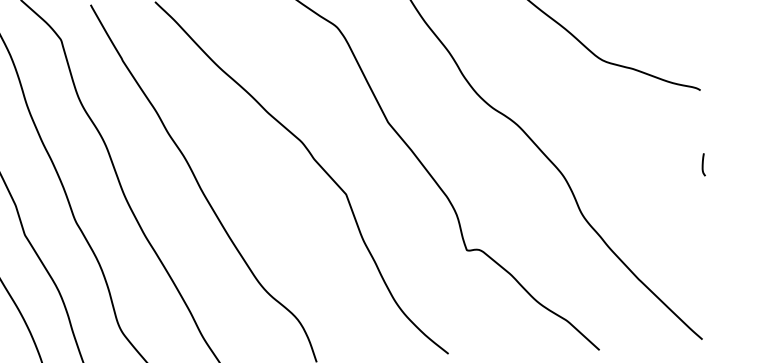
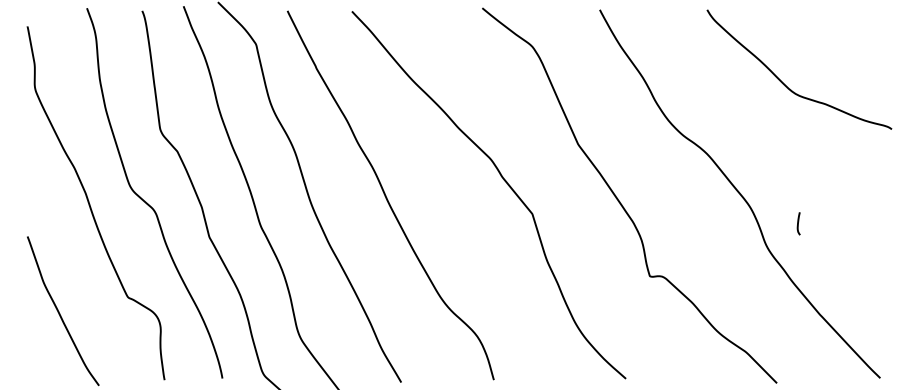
curve: (703, 164) -> (798, 223), moved

